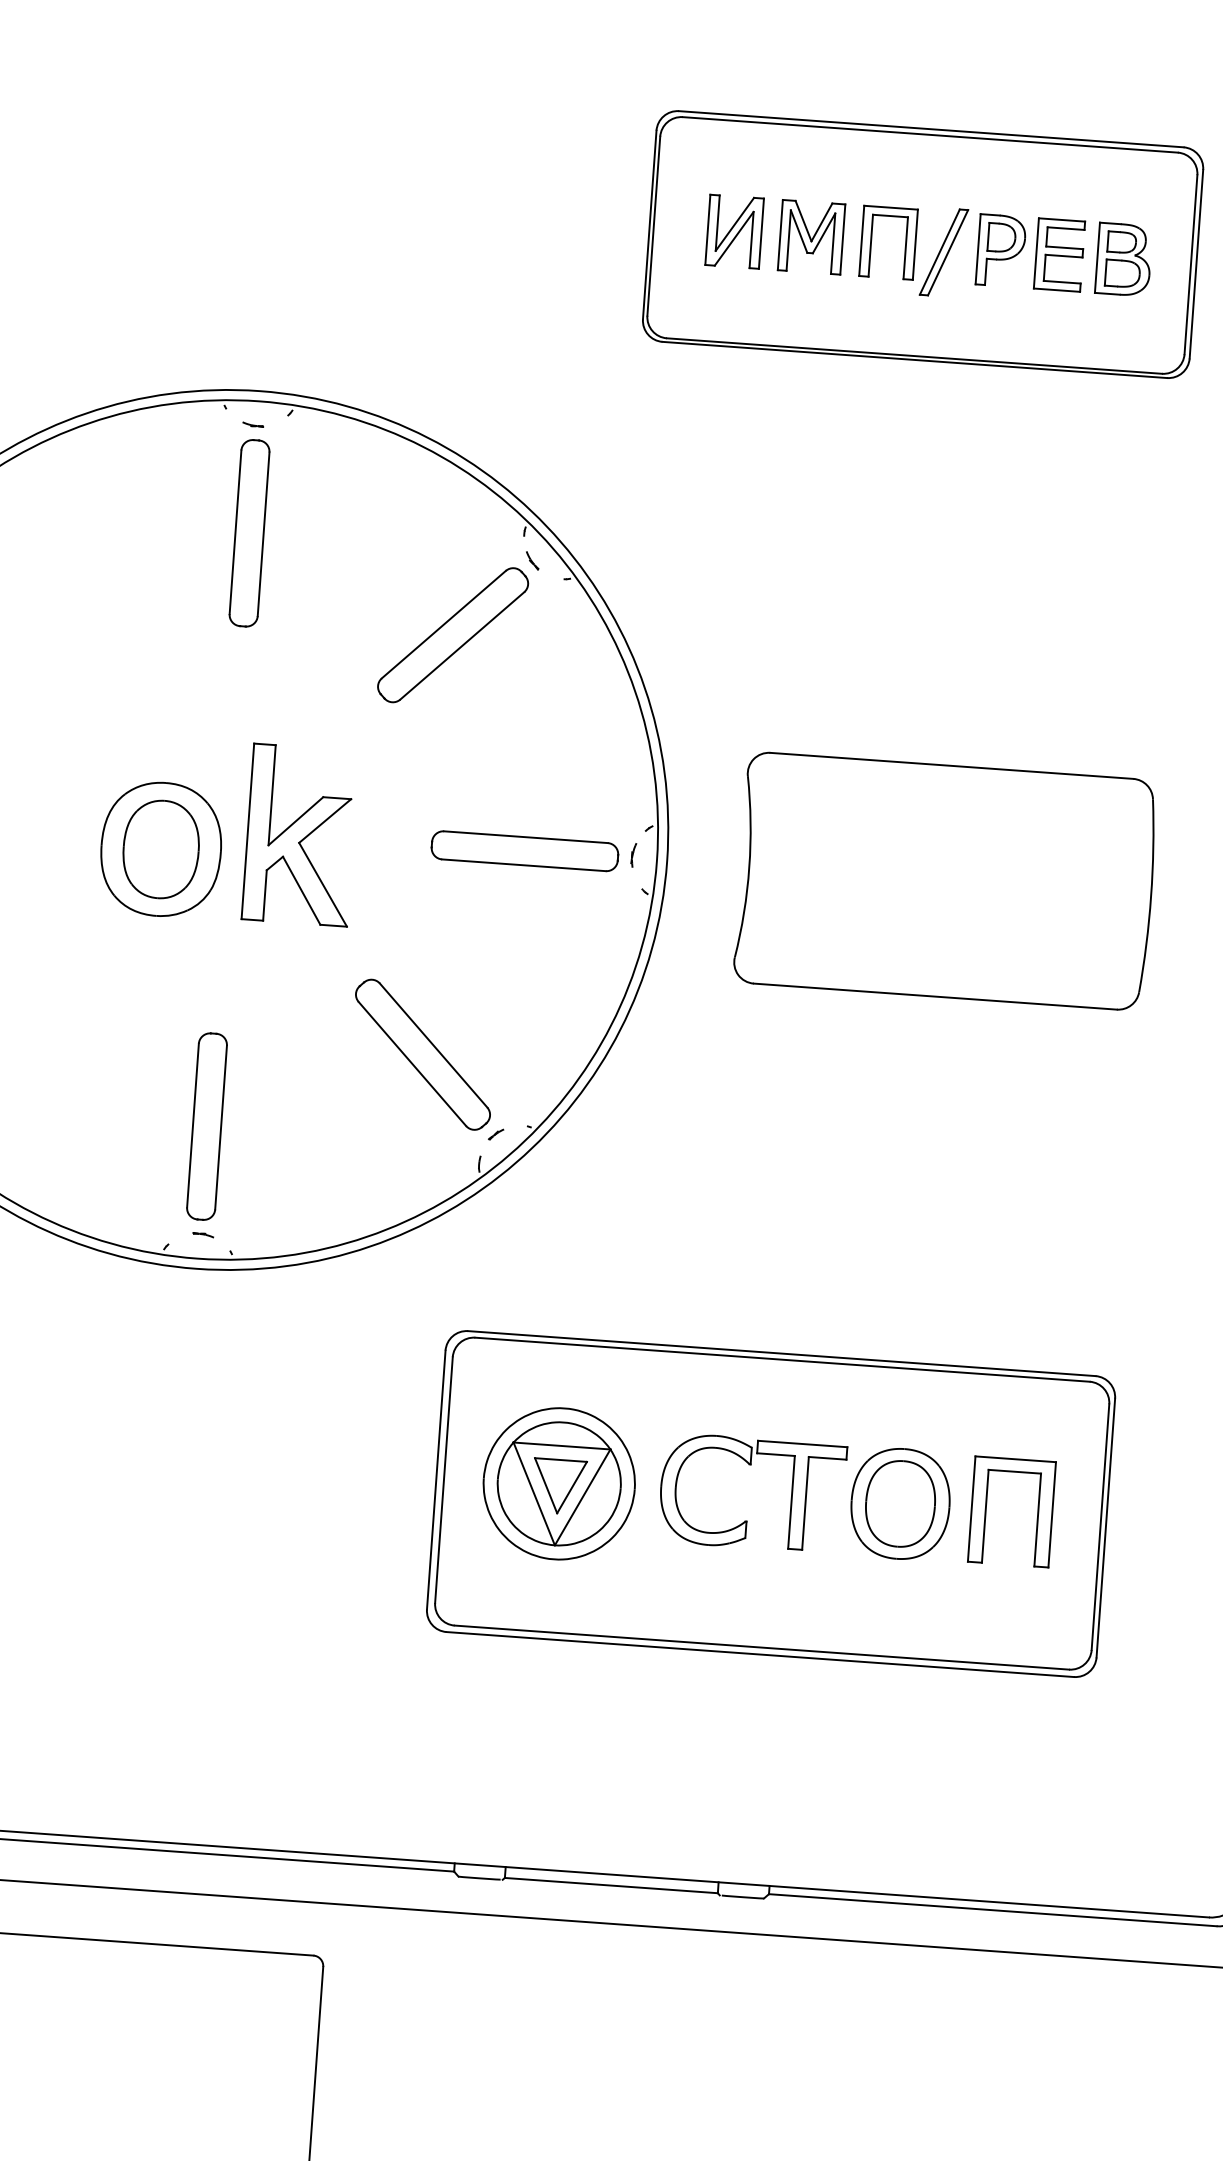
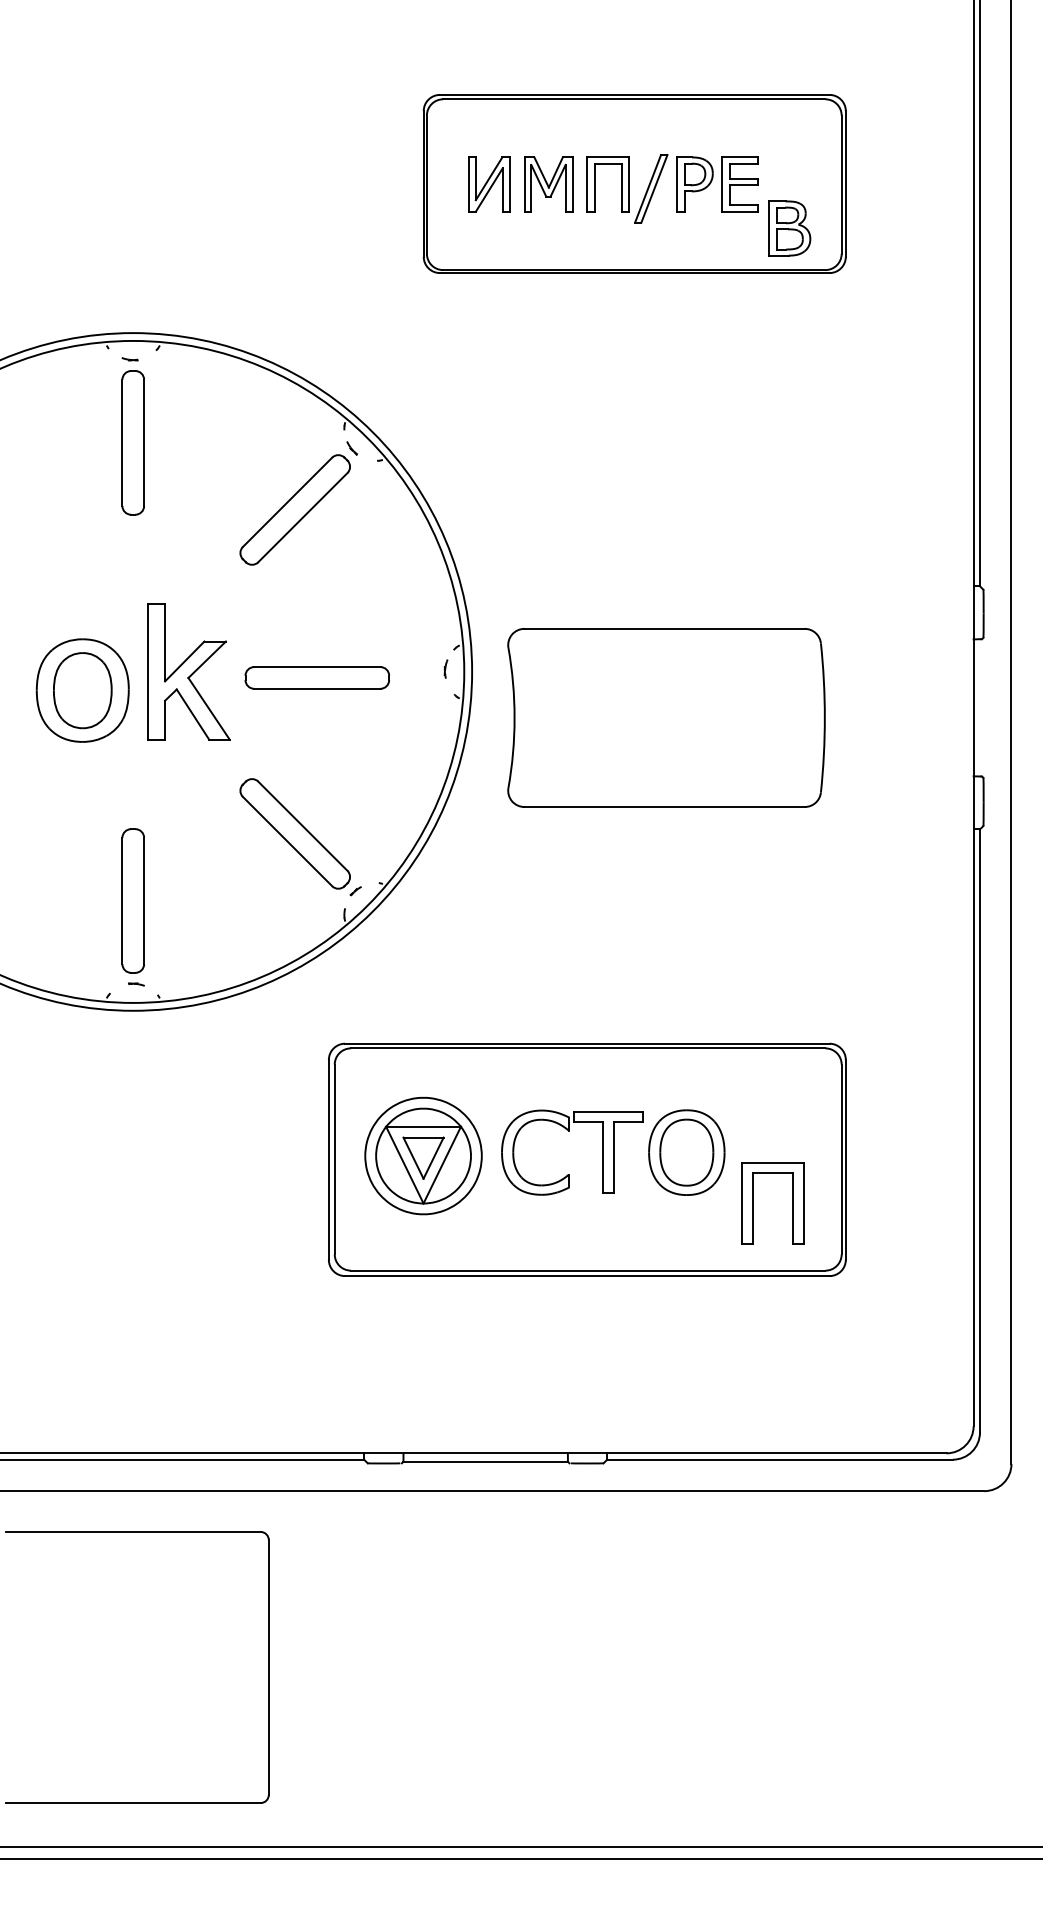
part: (1123, 259) -> (789, 228), moved
part: (523, 850) -> (316, 677), moved
part: (946, 880) -> (666, 717), moved
part: (986, 1509) -> (753, 1203), moved

